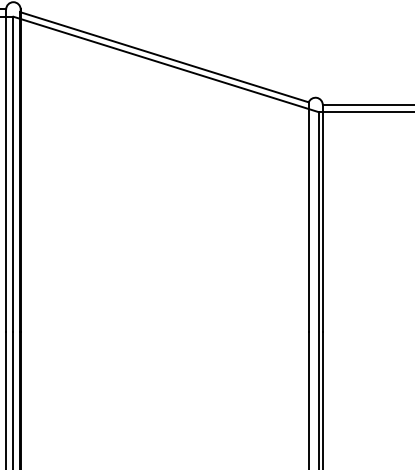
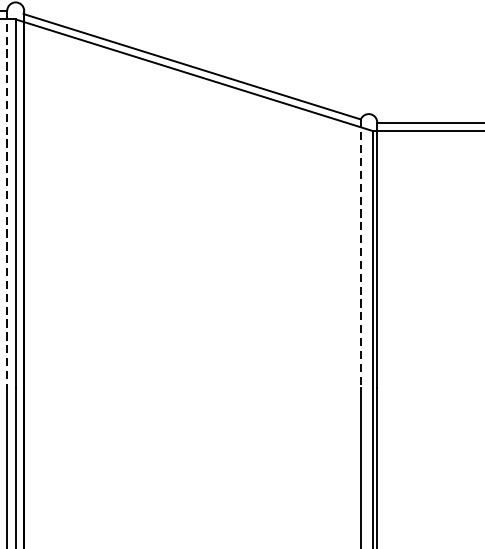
line: (6, 170) -> (7, 199), solid -> dashed
line: (308, 217) -> (360, 254), solid -> dashed

